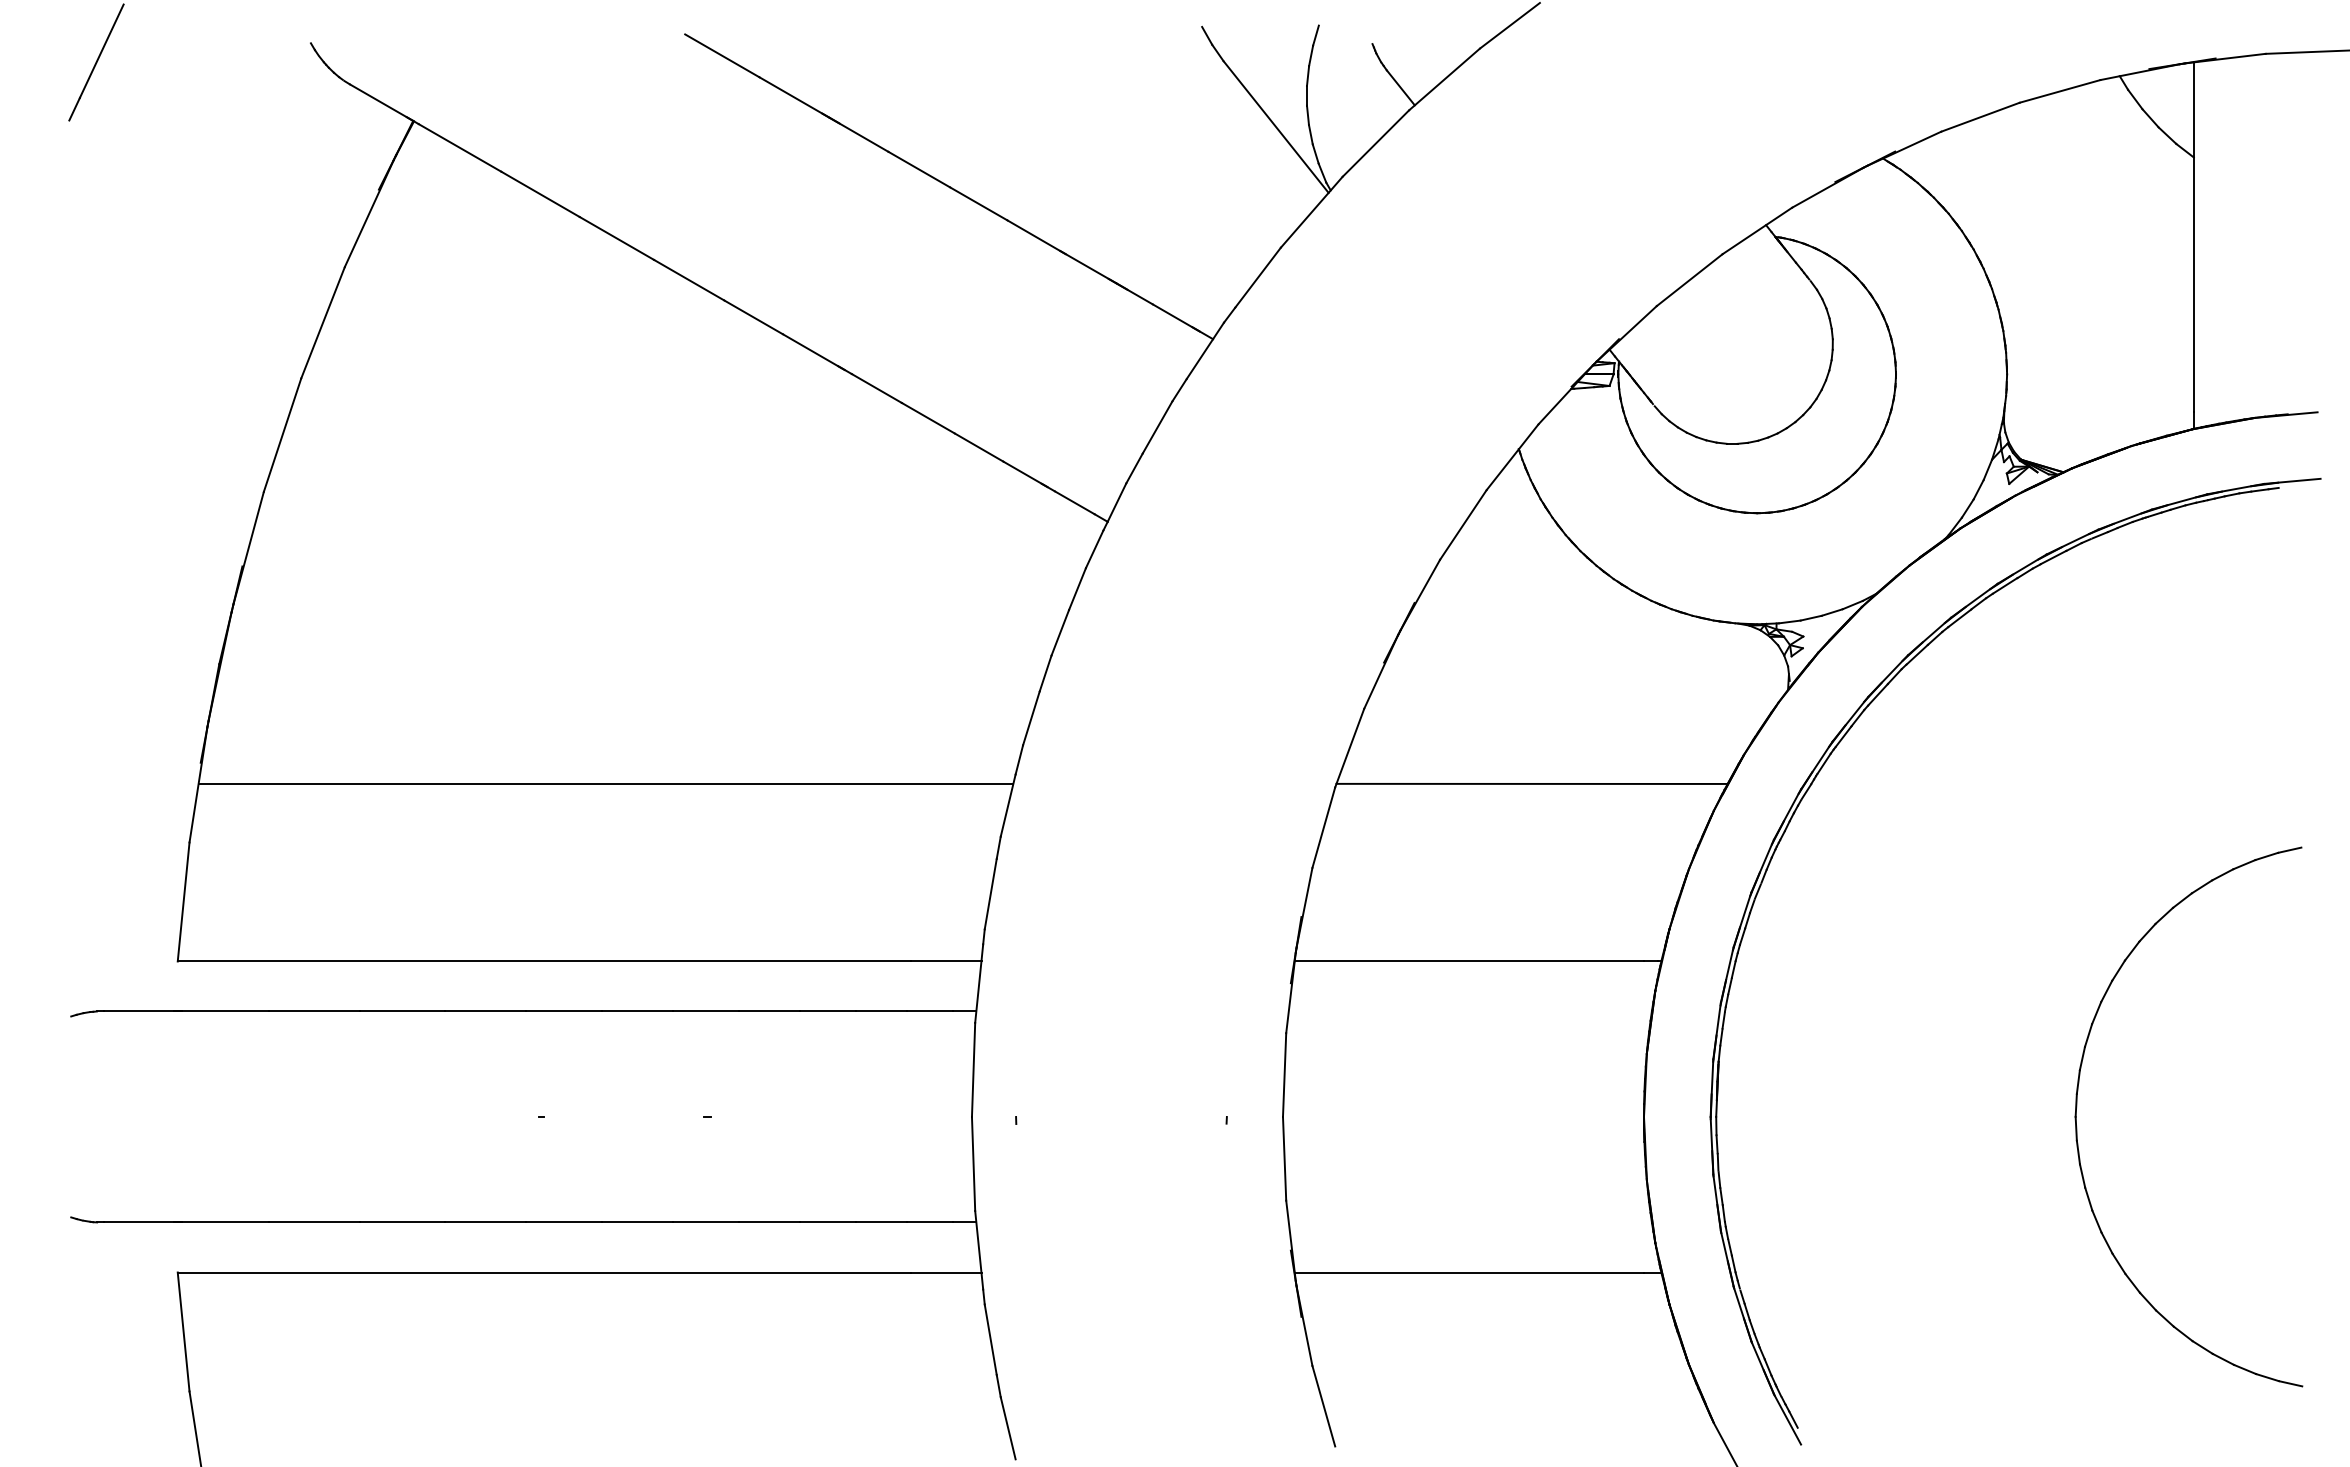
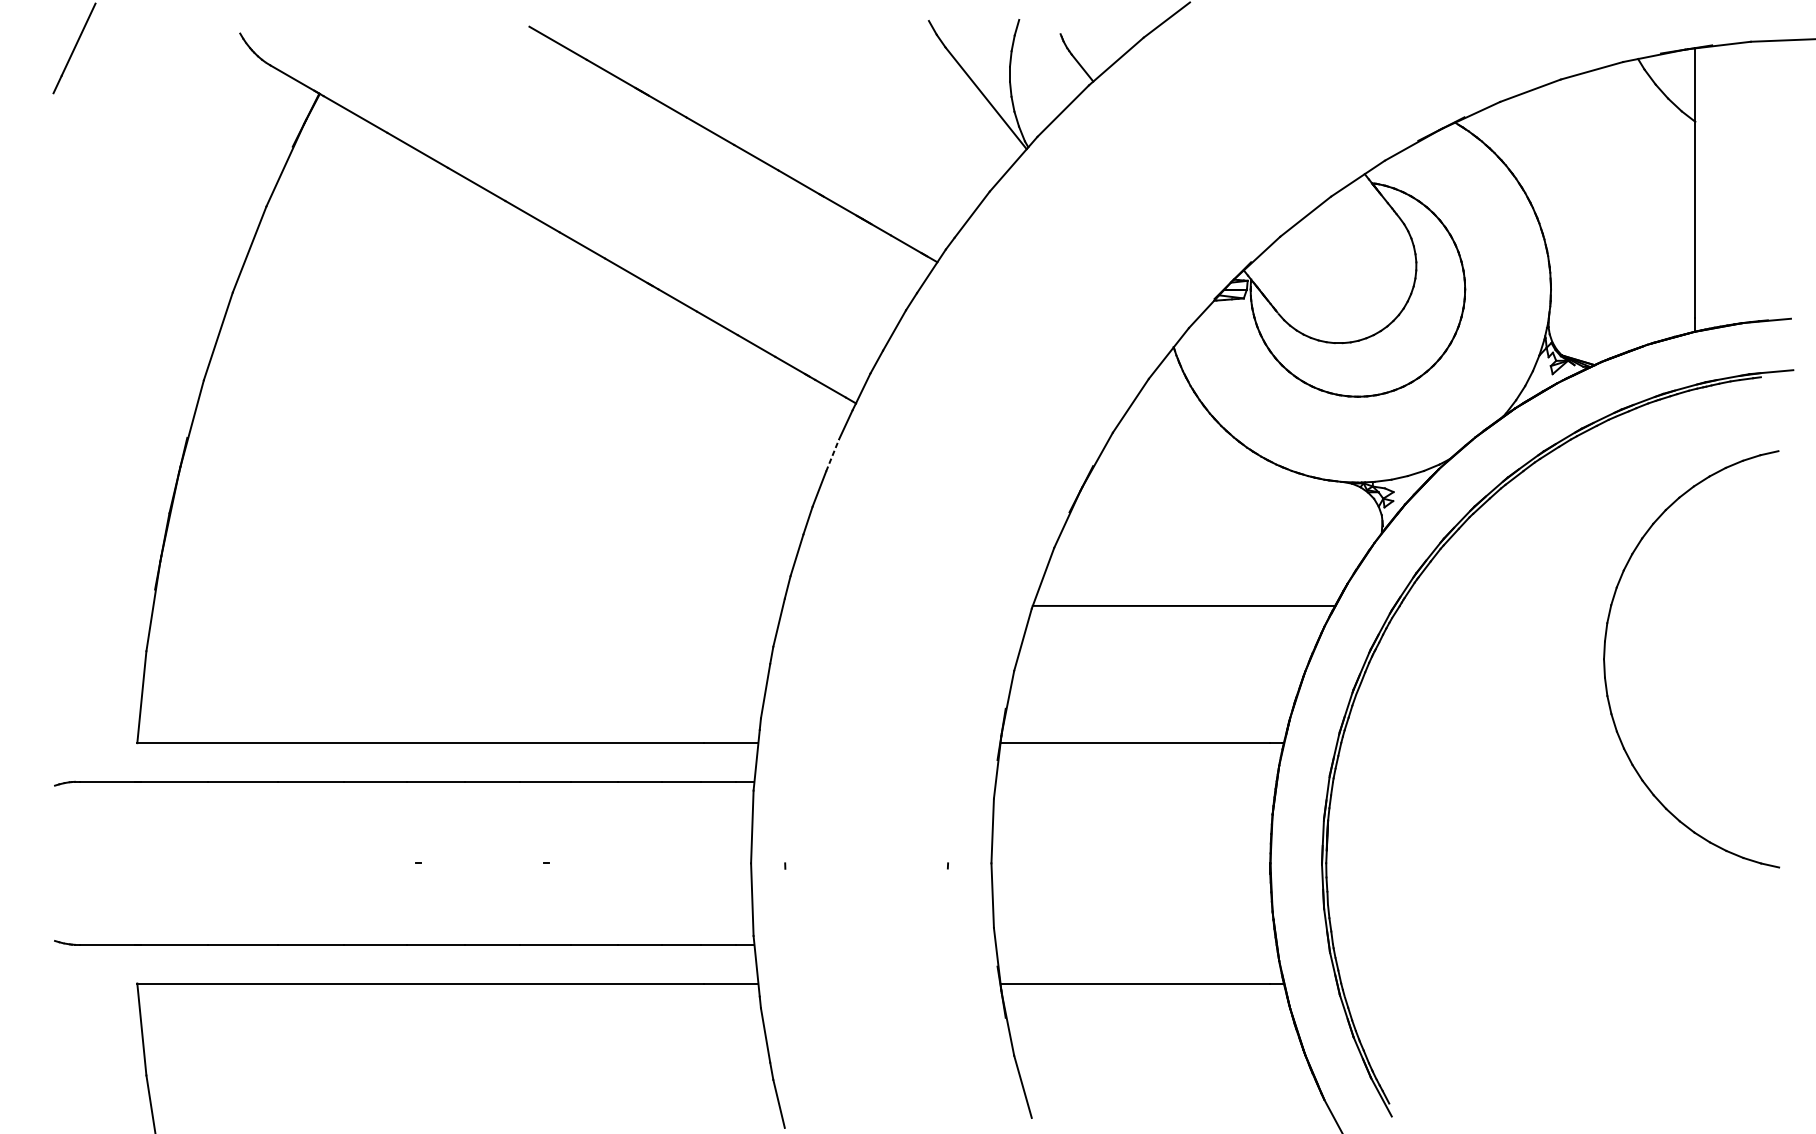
line: (1077, 589) -> (832, 455), solid -> dashed
line: (605, 783) -> (467, 605), removed
part: (2077, 1107) -> (1605, 652), moved

